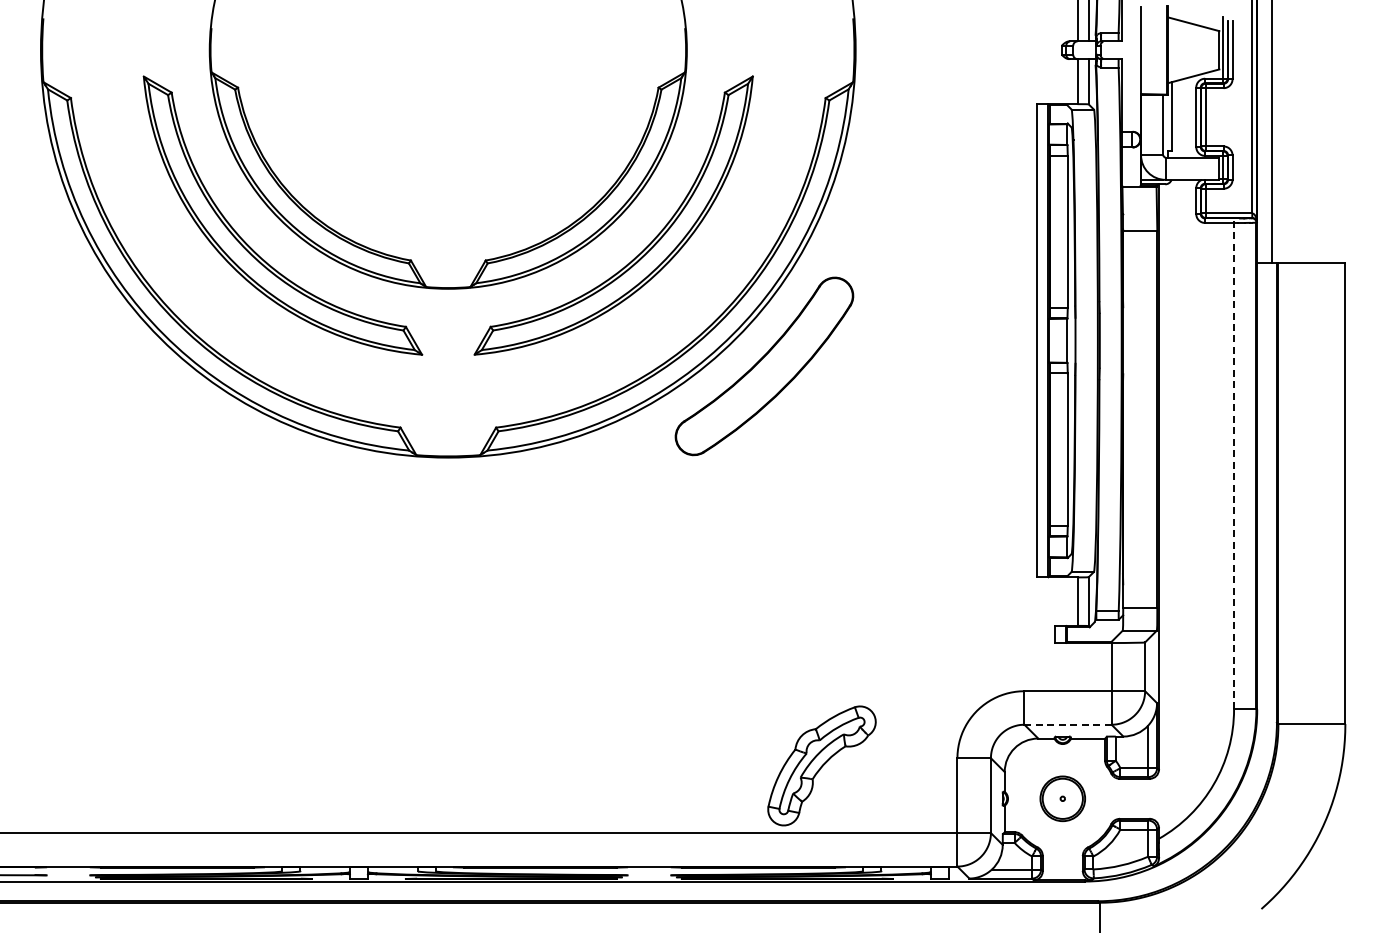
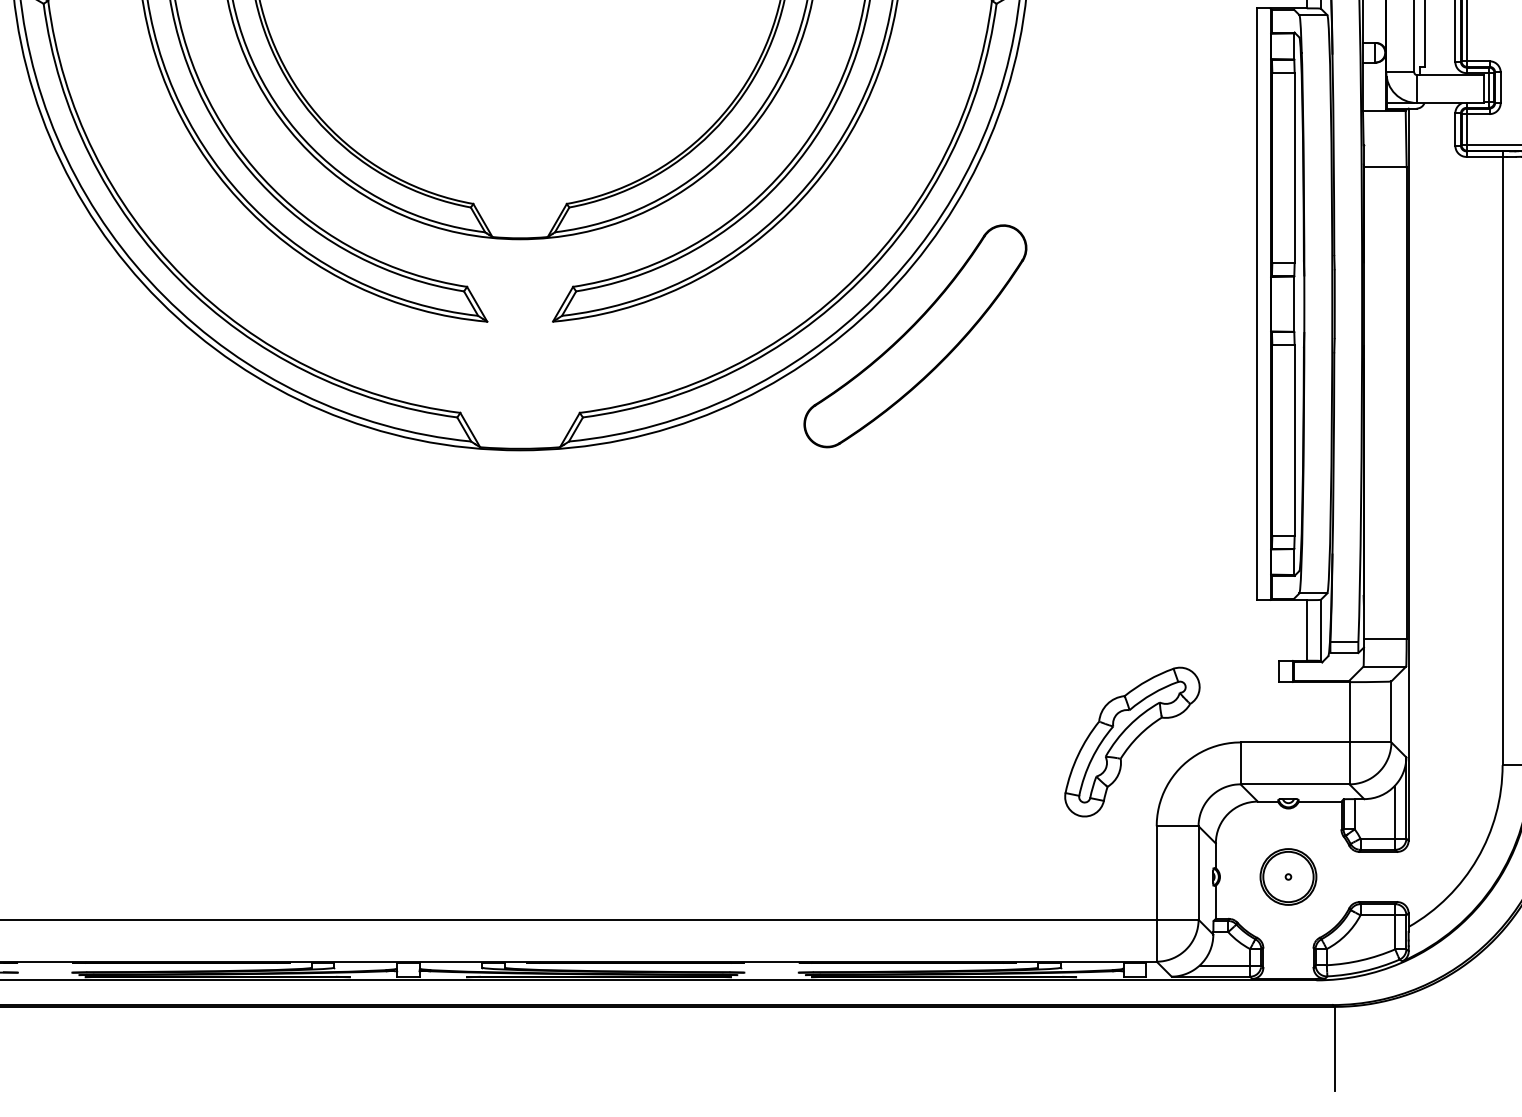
line: (1234, 463) -> (1503, 457), dashed -> solid
line: (1068, 724) -> (1295, 784), dashed -> solid
part: (821, 765) -> (1131, 741), moved

